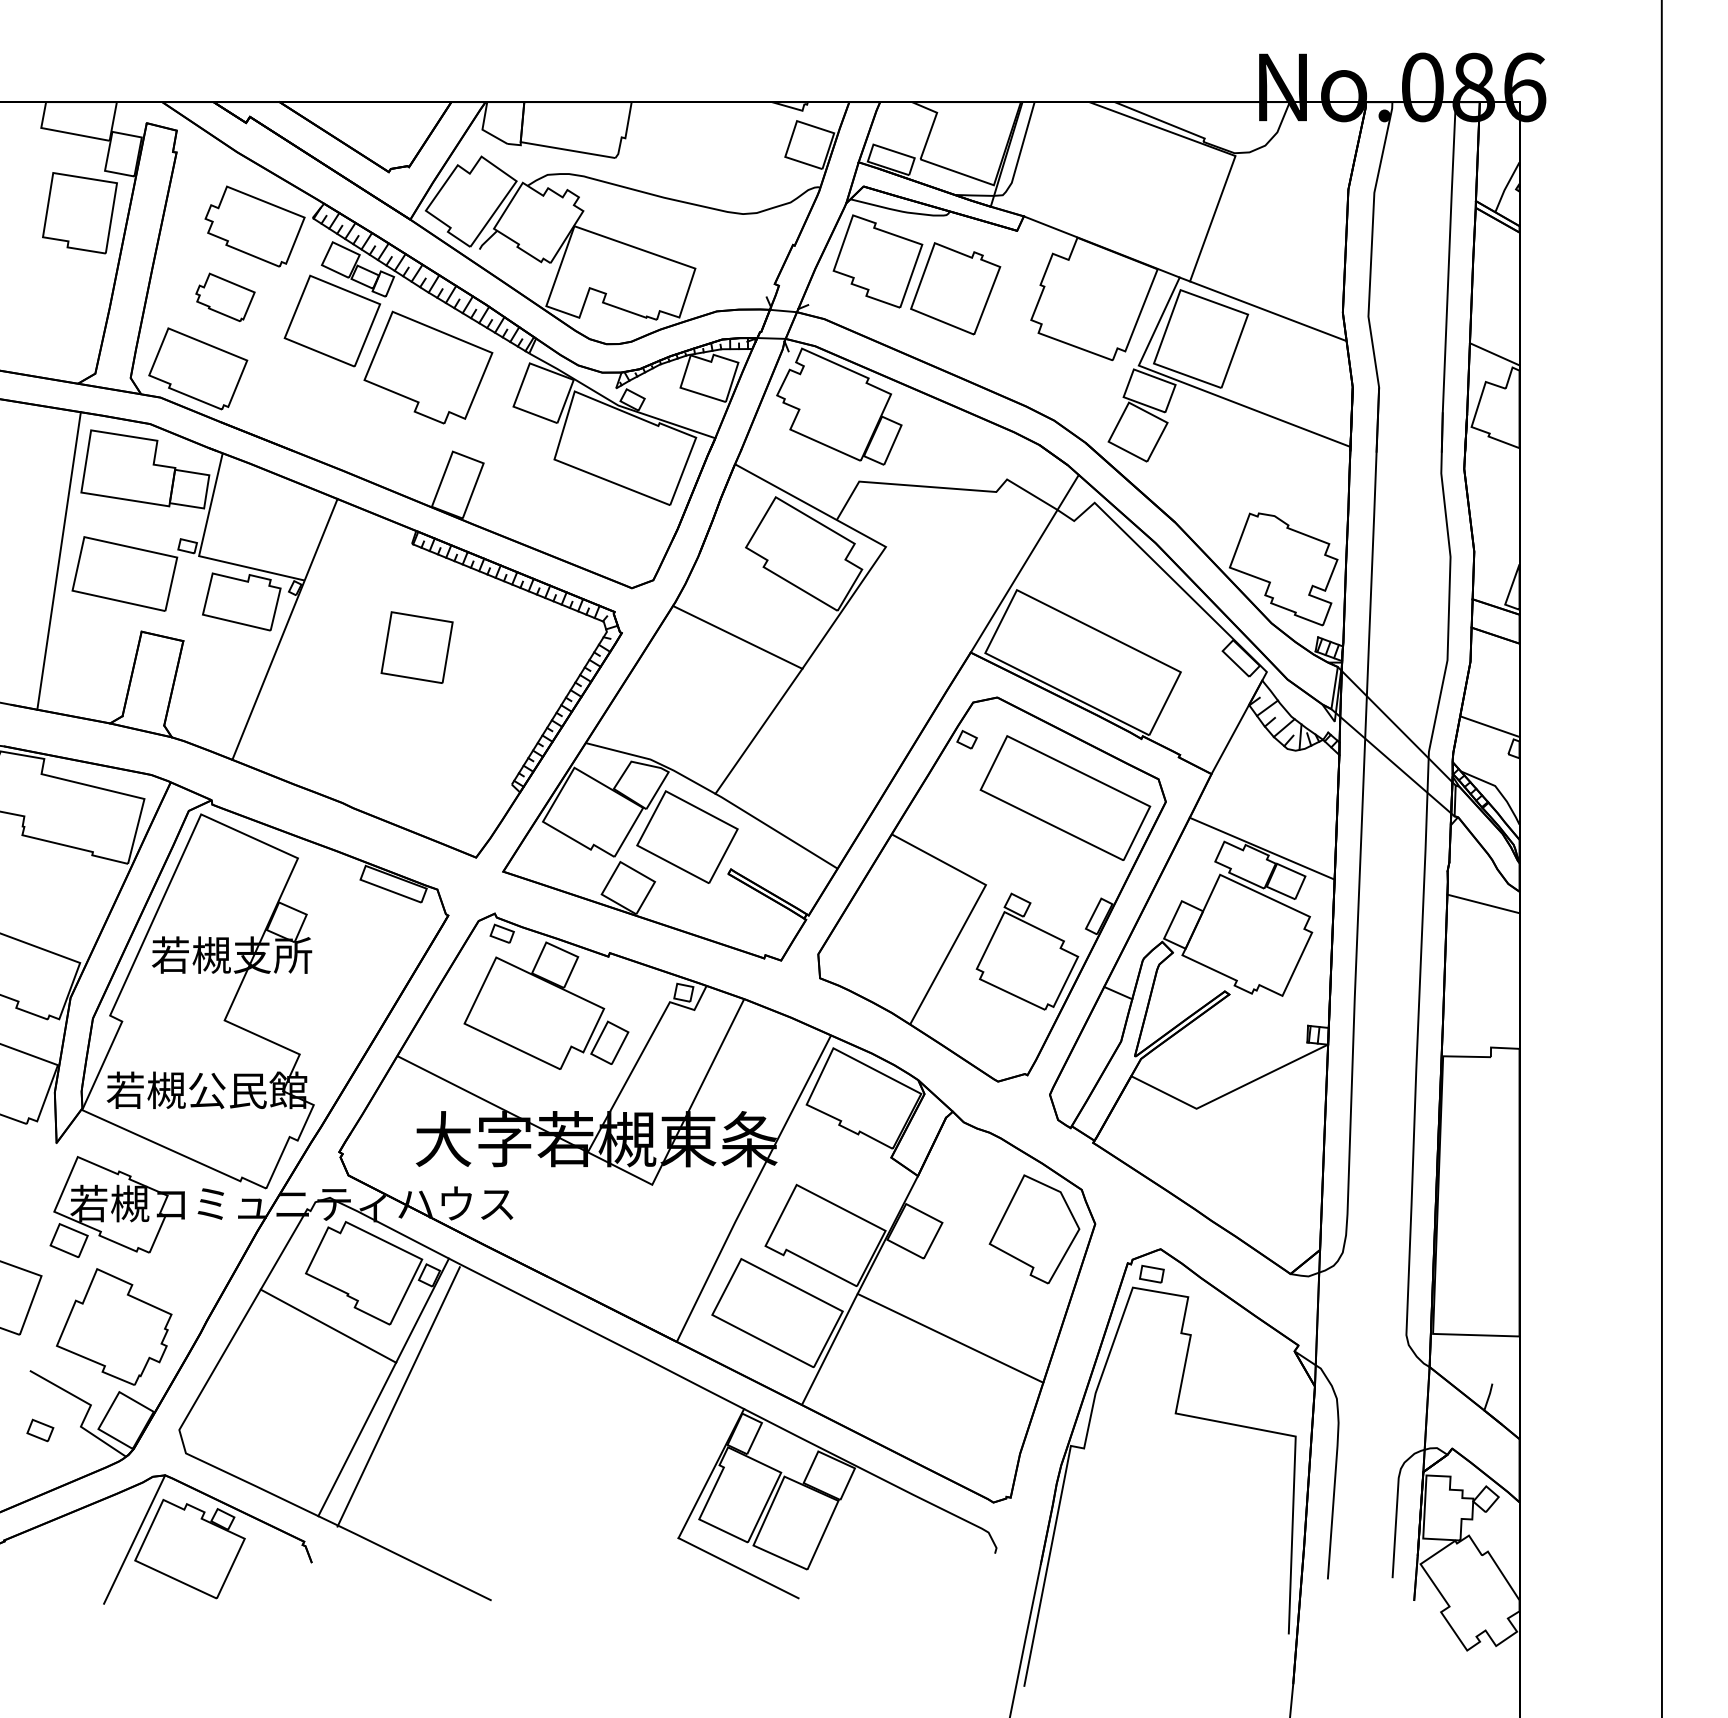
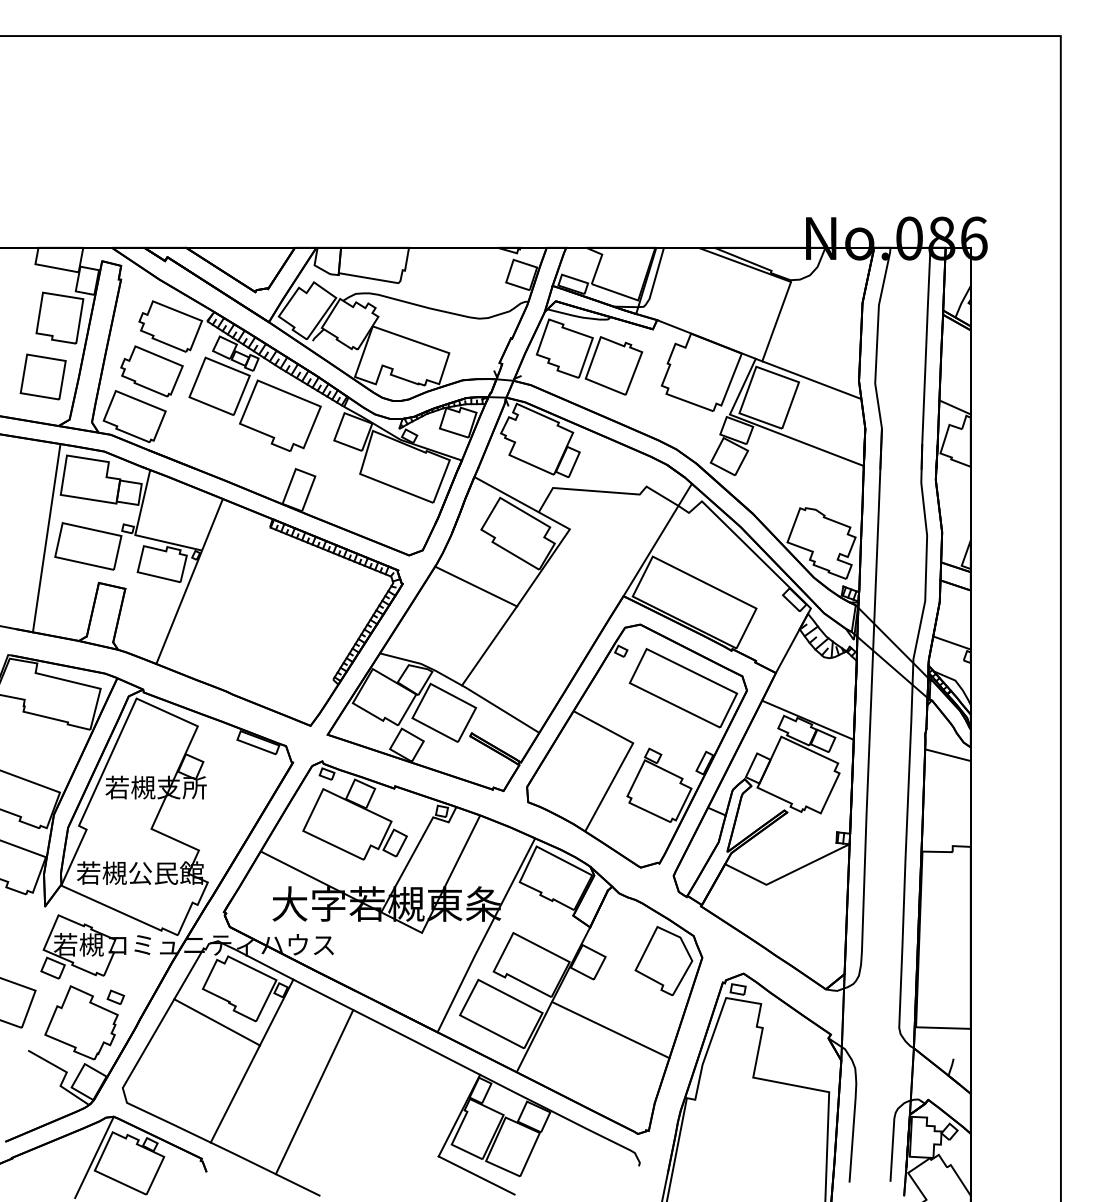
part: (224, 297) -> (151, 371), size x1.67
part: (415, 646) -> (42, 376), moved
line: (398, 1397) -> (314, 1092), moved
part: (39, 1429) -> (115, 996), moved

